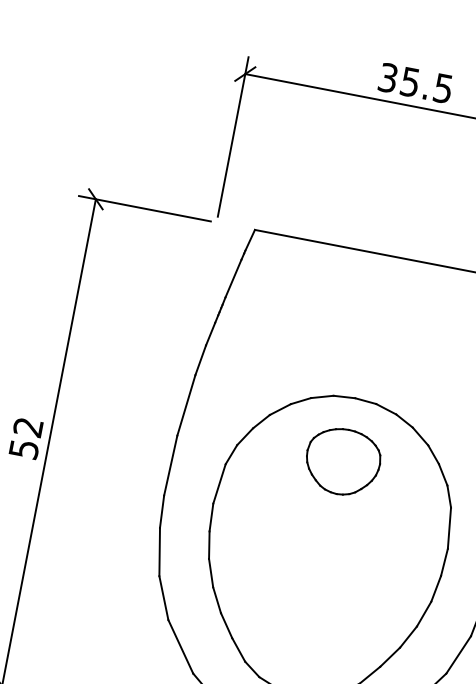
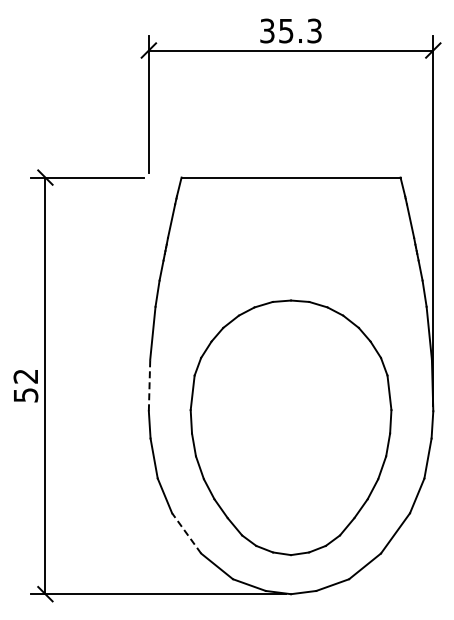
text: (443, 87) -> (314, 30), 35.5 -> 35.3
part: (342, 461) -> (290, 354), removed
line: (170, 465) -> (149, 385), solid -> dashed
line: (180, 646) -> (186, 533), solid -> dashed

